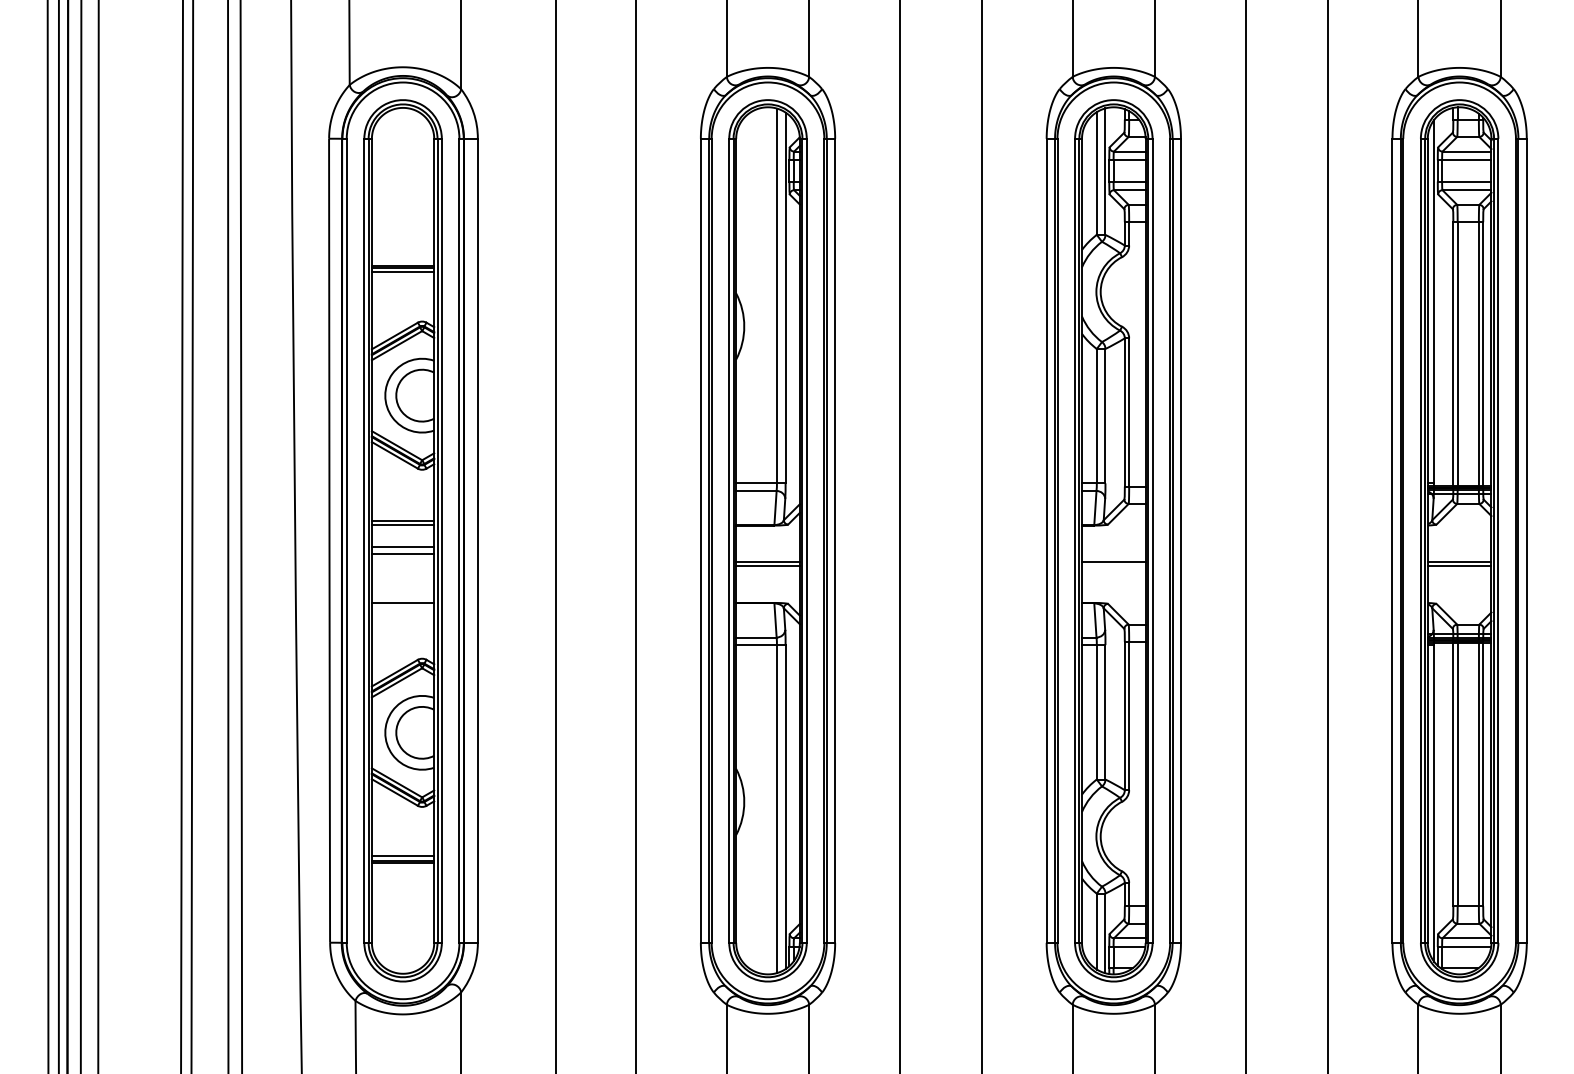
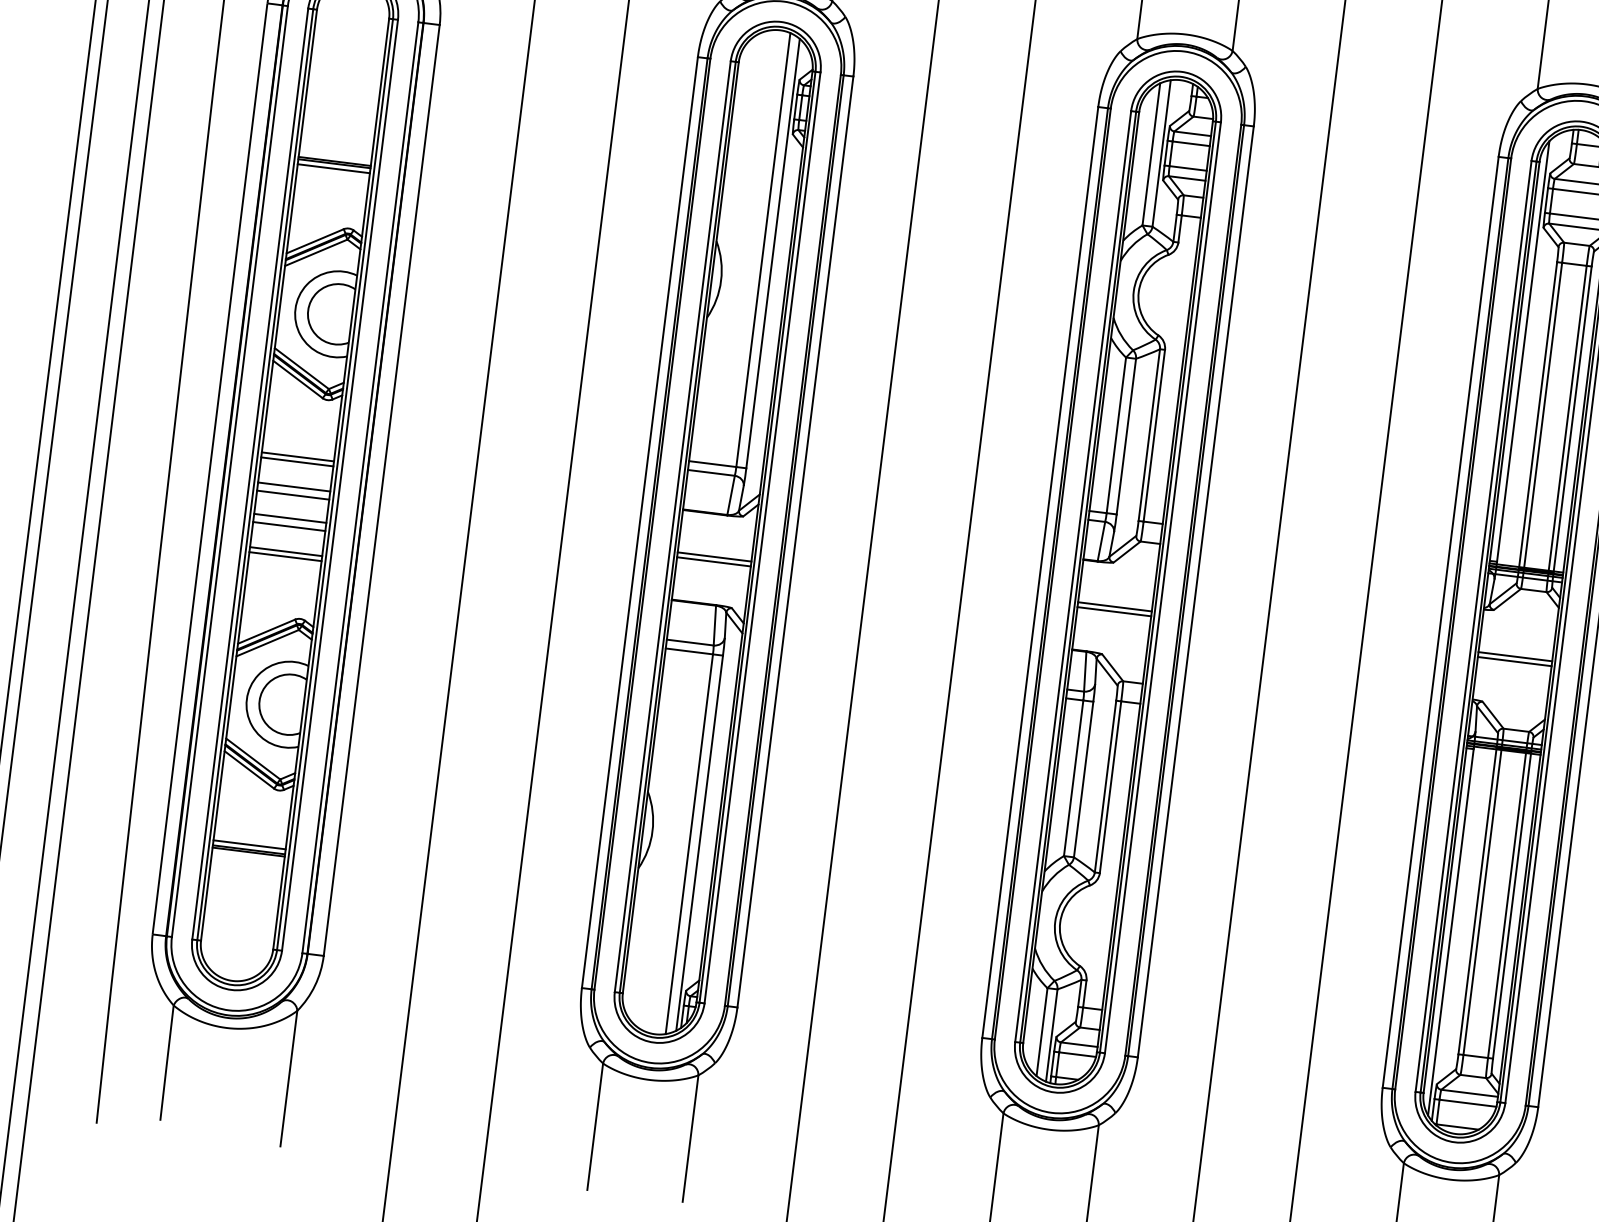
line: (1113, 566) -> (1113, 611), added
line: (402, 574) -> (289, 518), added
line: (402, 581) -> (288, 526), added
line: (402, 607) -> (284, 556), added

